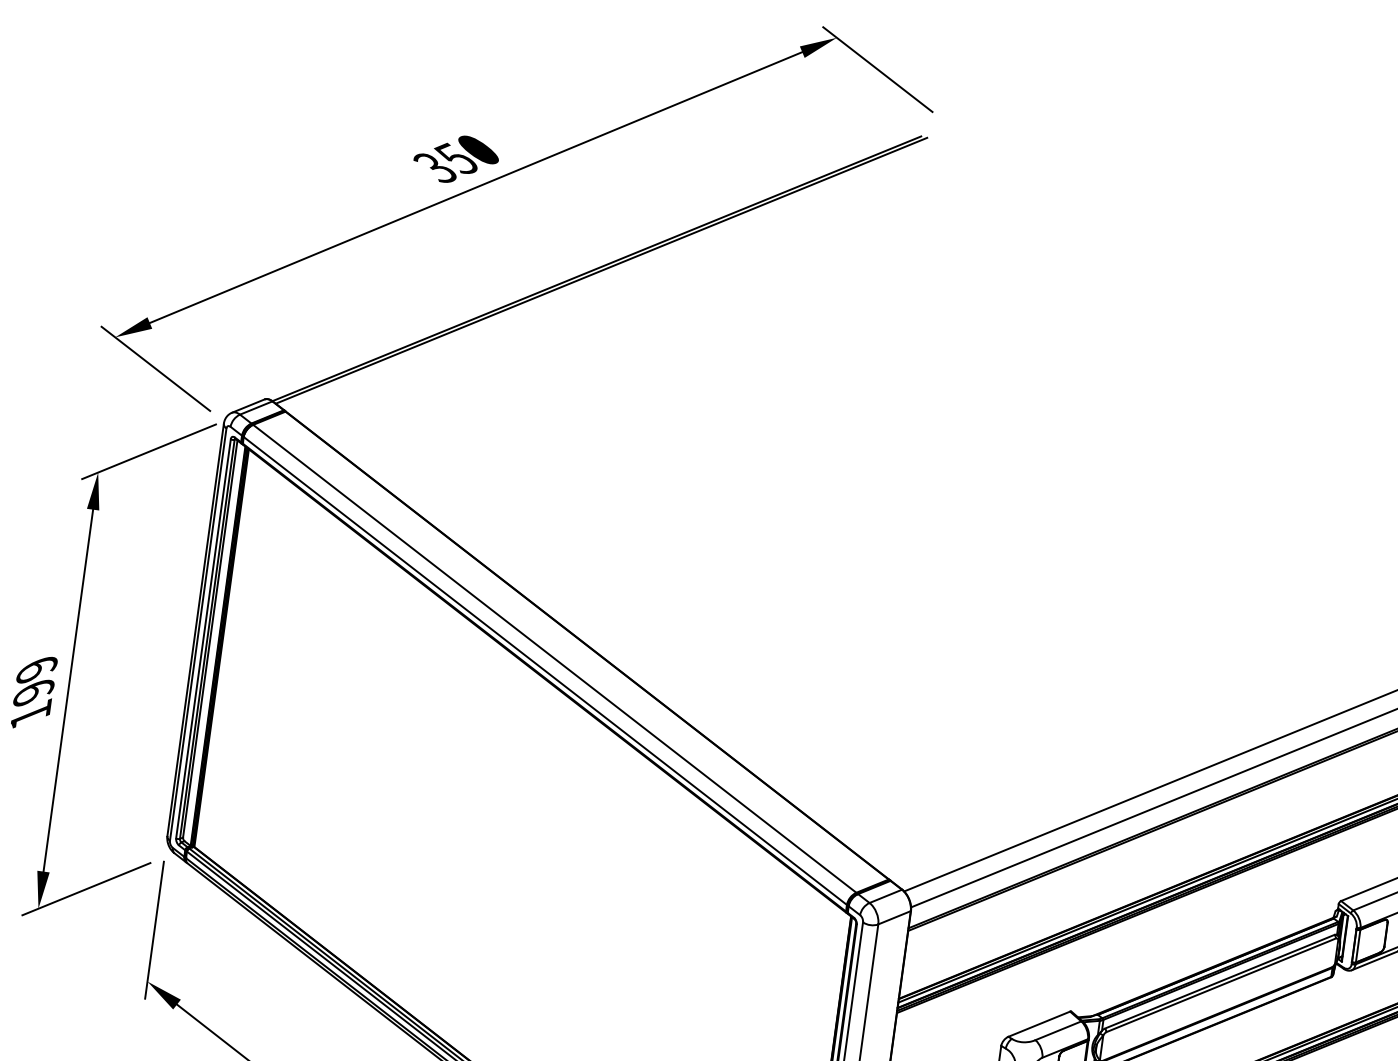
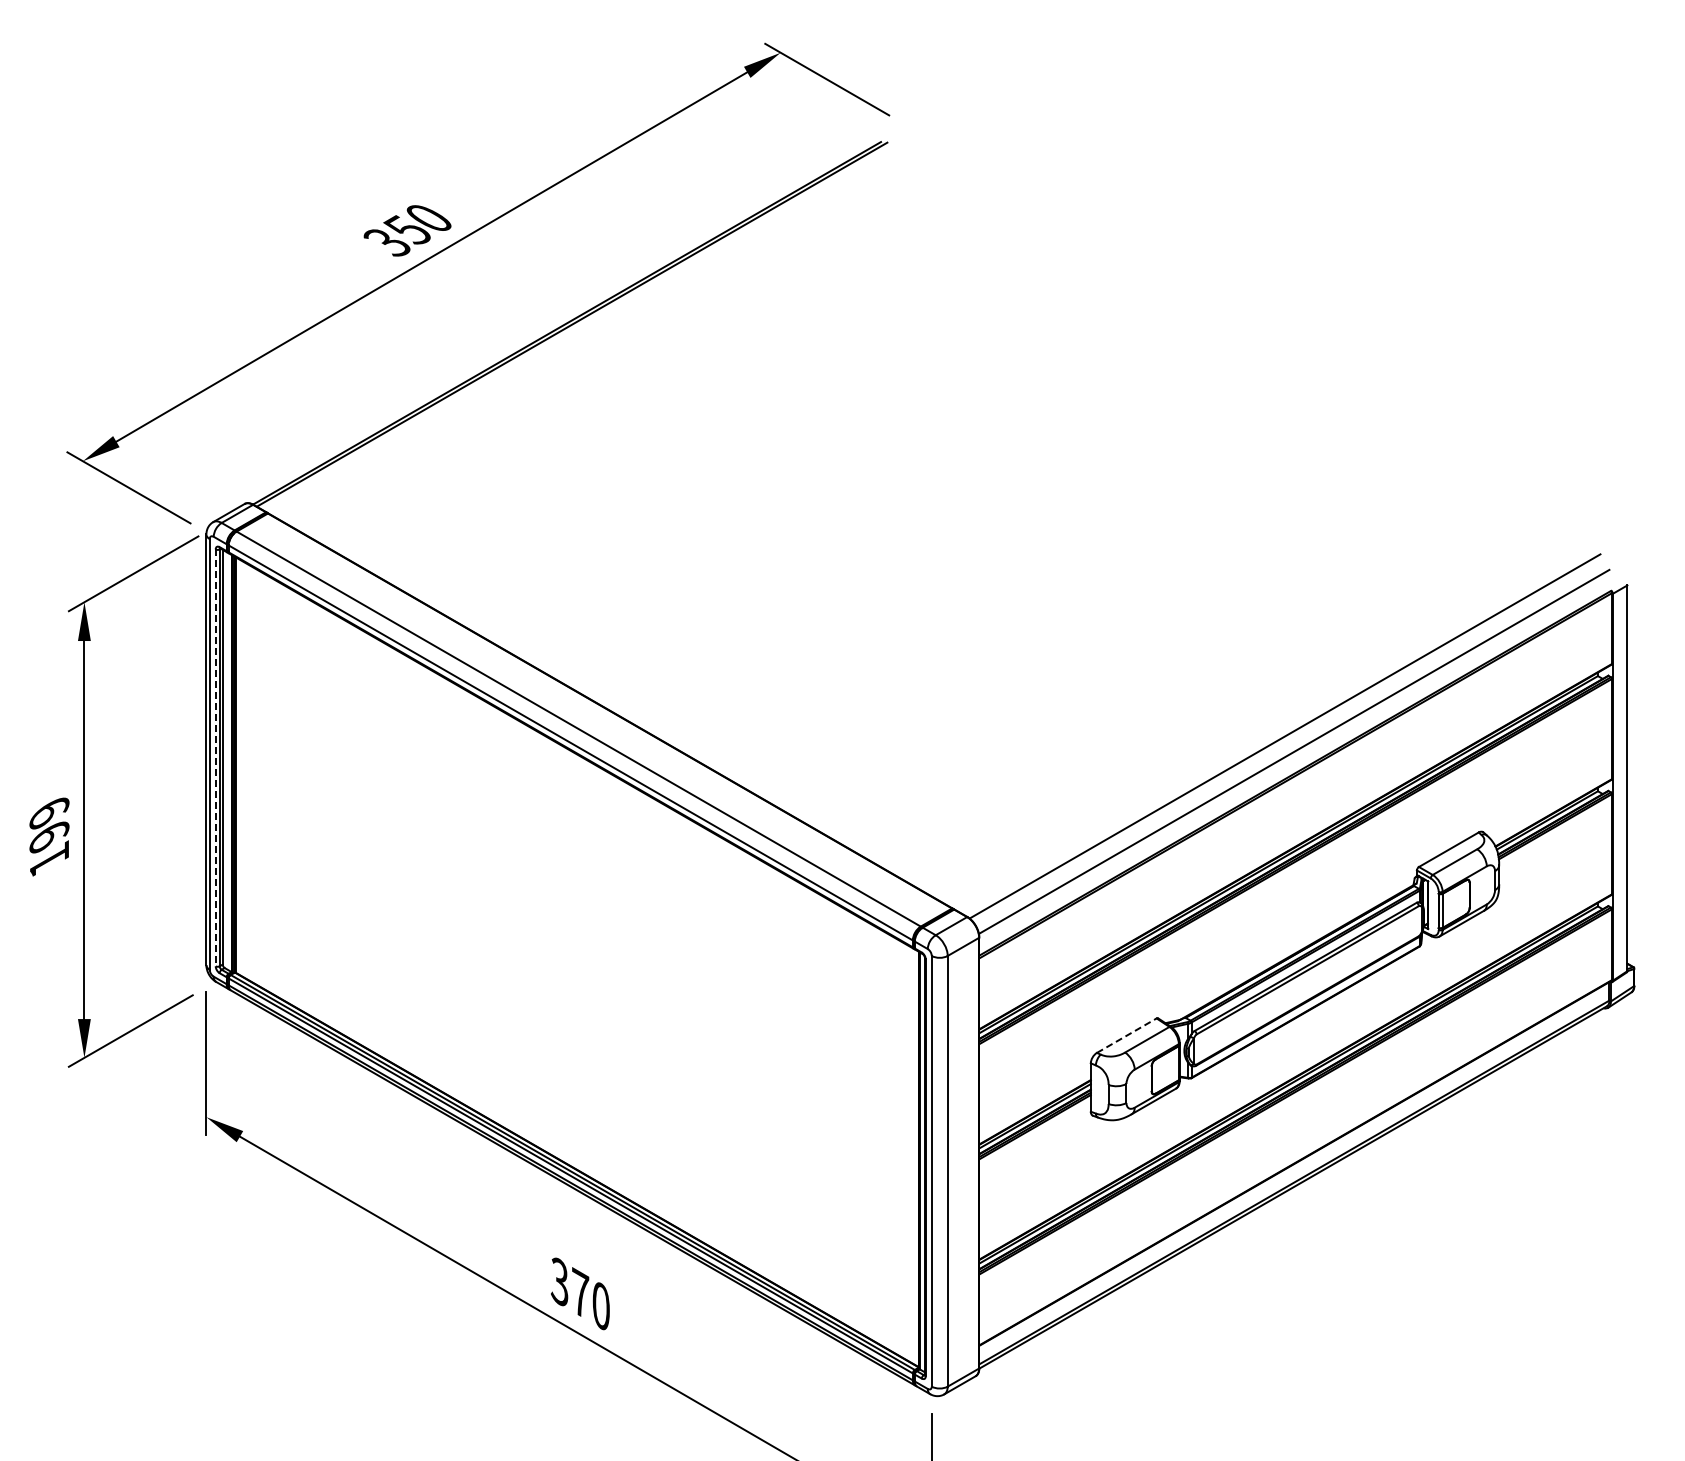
line: (203, 639) -> (215, 758), solid -> dashed
line: (1039, 1023) -> (1126, 1035), solid -> dashed

